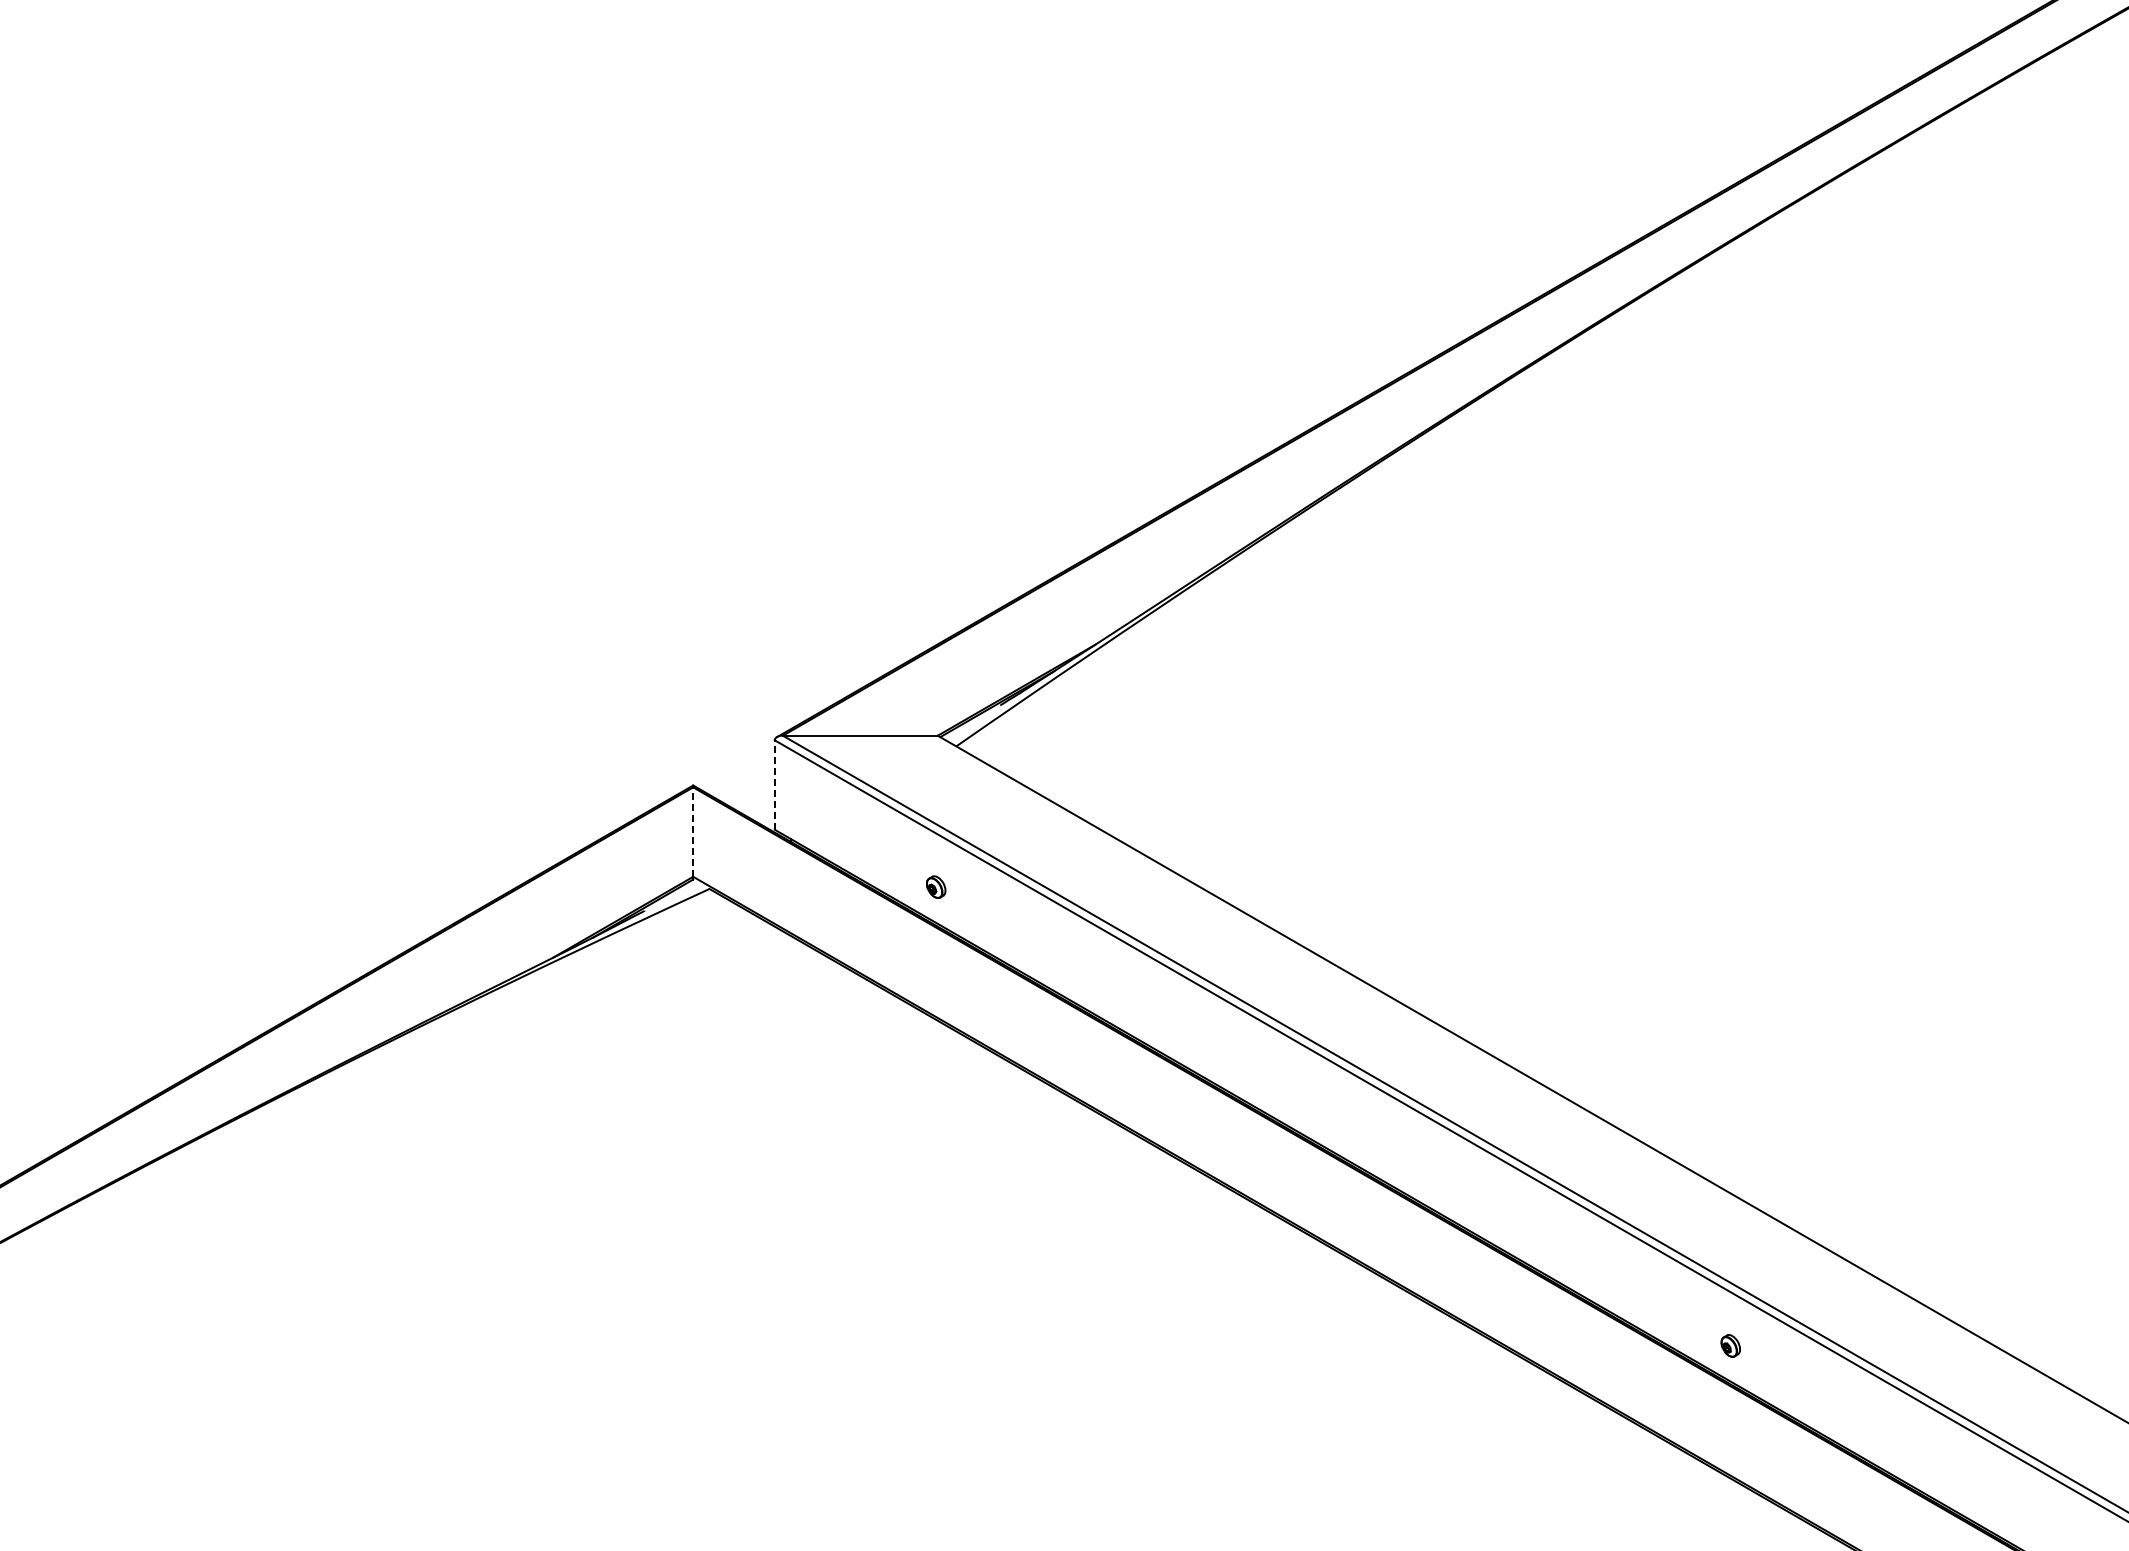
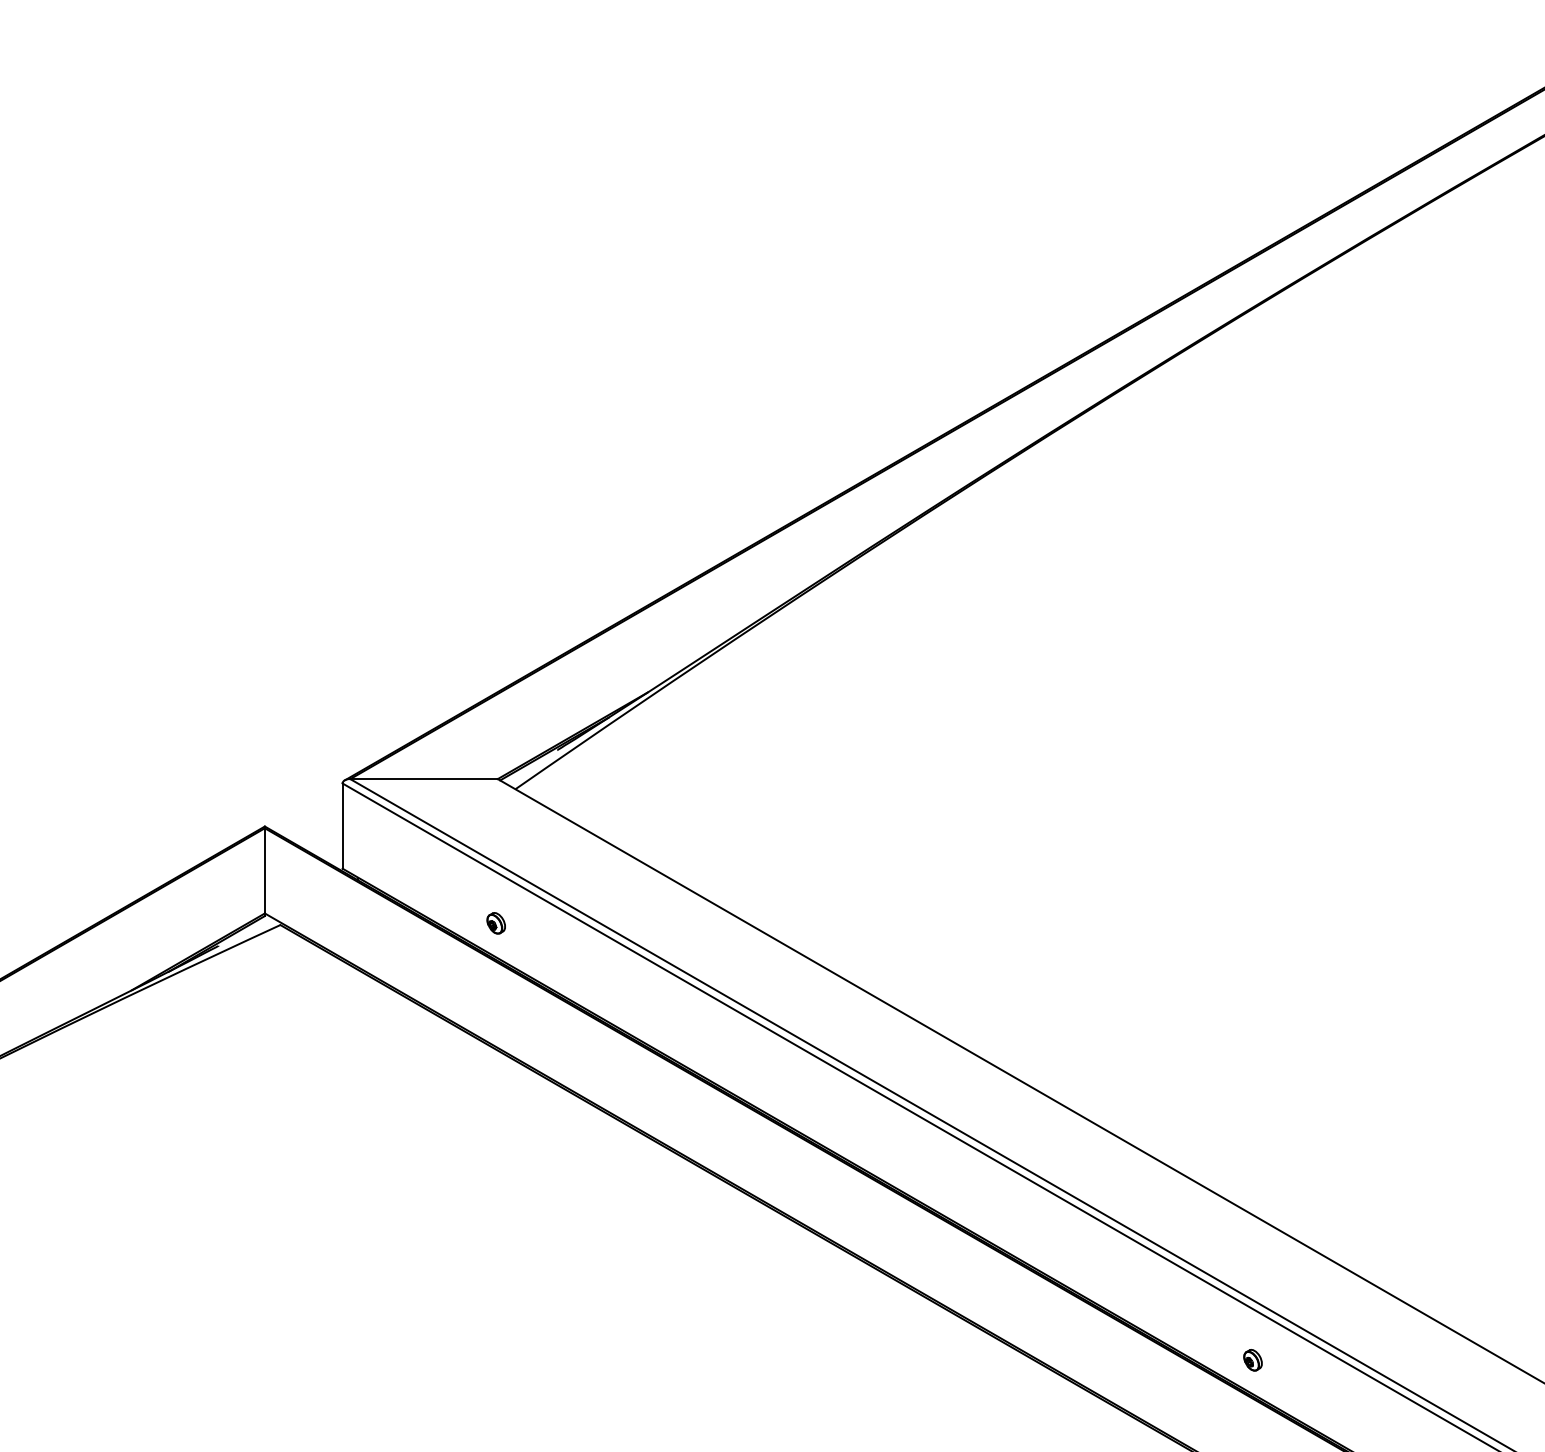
line: (774, 785) -> (342, 826), dashed -> solid
line: (693, 832) -> (265, 871), dashed -> solid

